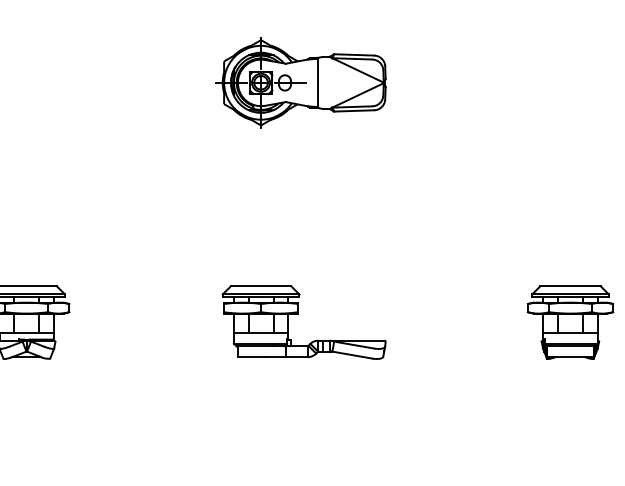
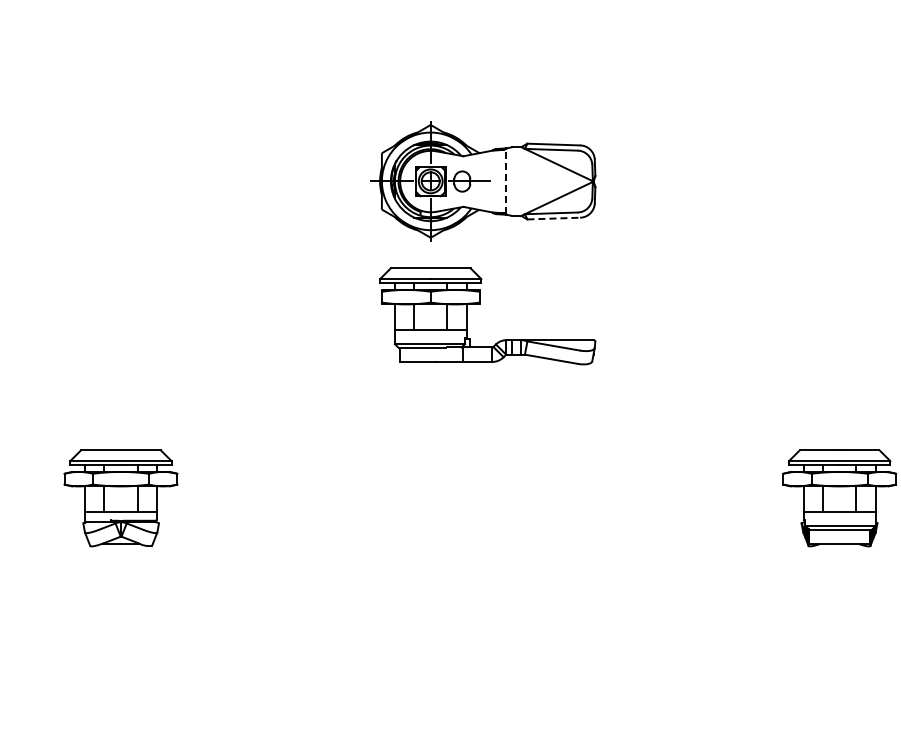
line: (318, 82) -> (506, 181), solid -> dashed
line: (354, 110) -> (554, 218), solid -> dashed
part: (298, 313) -> (480, 304), moved

